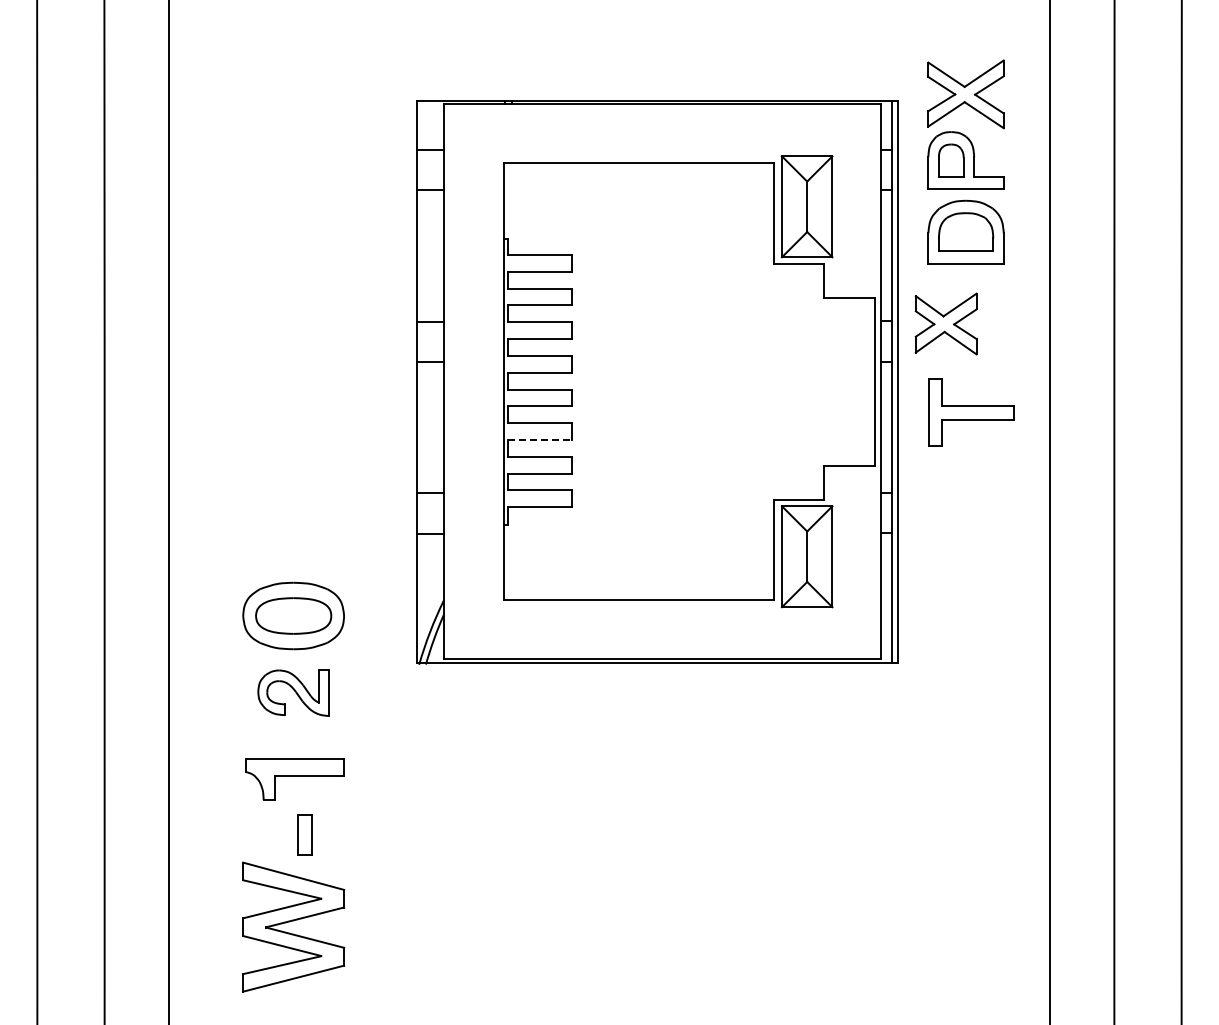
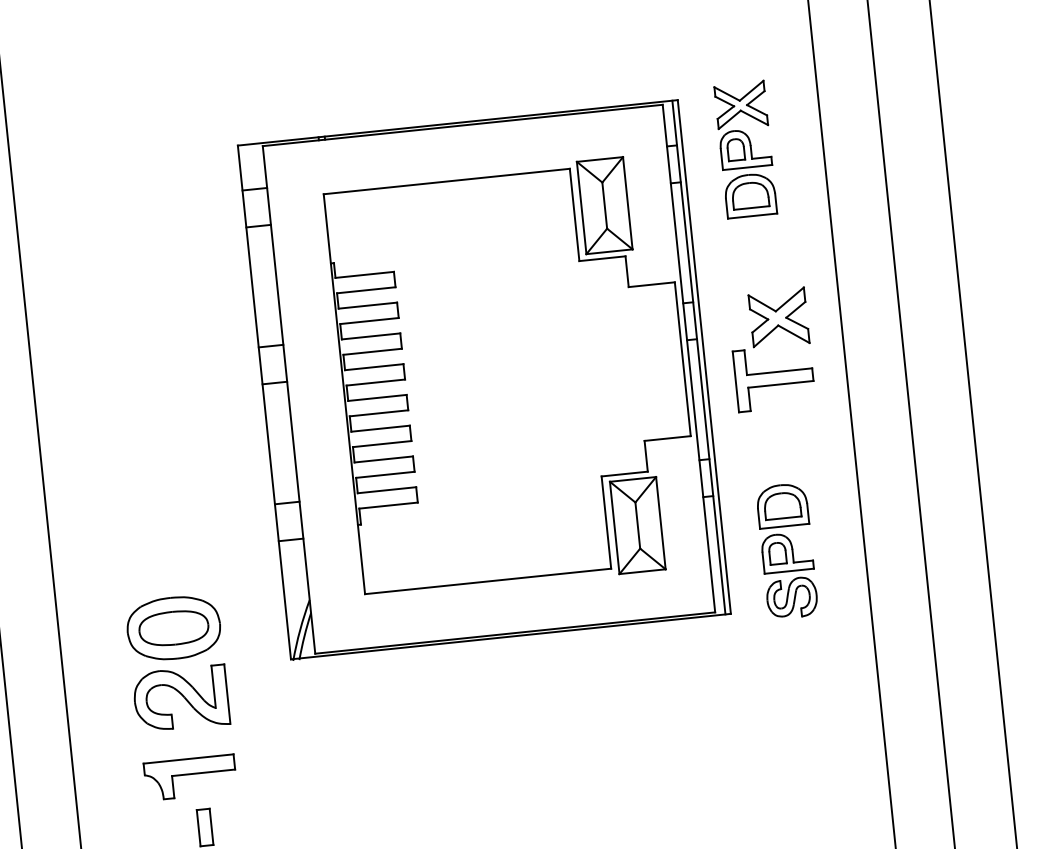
part: (965, 161) -> (745, 149), size x0.71
part: (945, 323) -> (778, 317), moved
line: (539, 439) -> (381, 443), dashed -> solid
part: (965, 601) -> (786, 551), added
part: (293, 692) -> (180, 698), size x1.43

